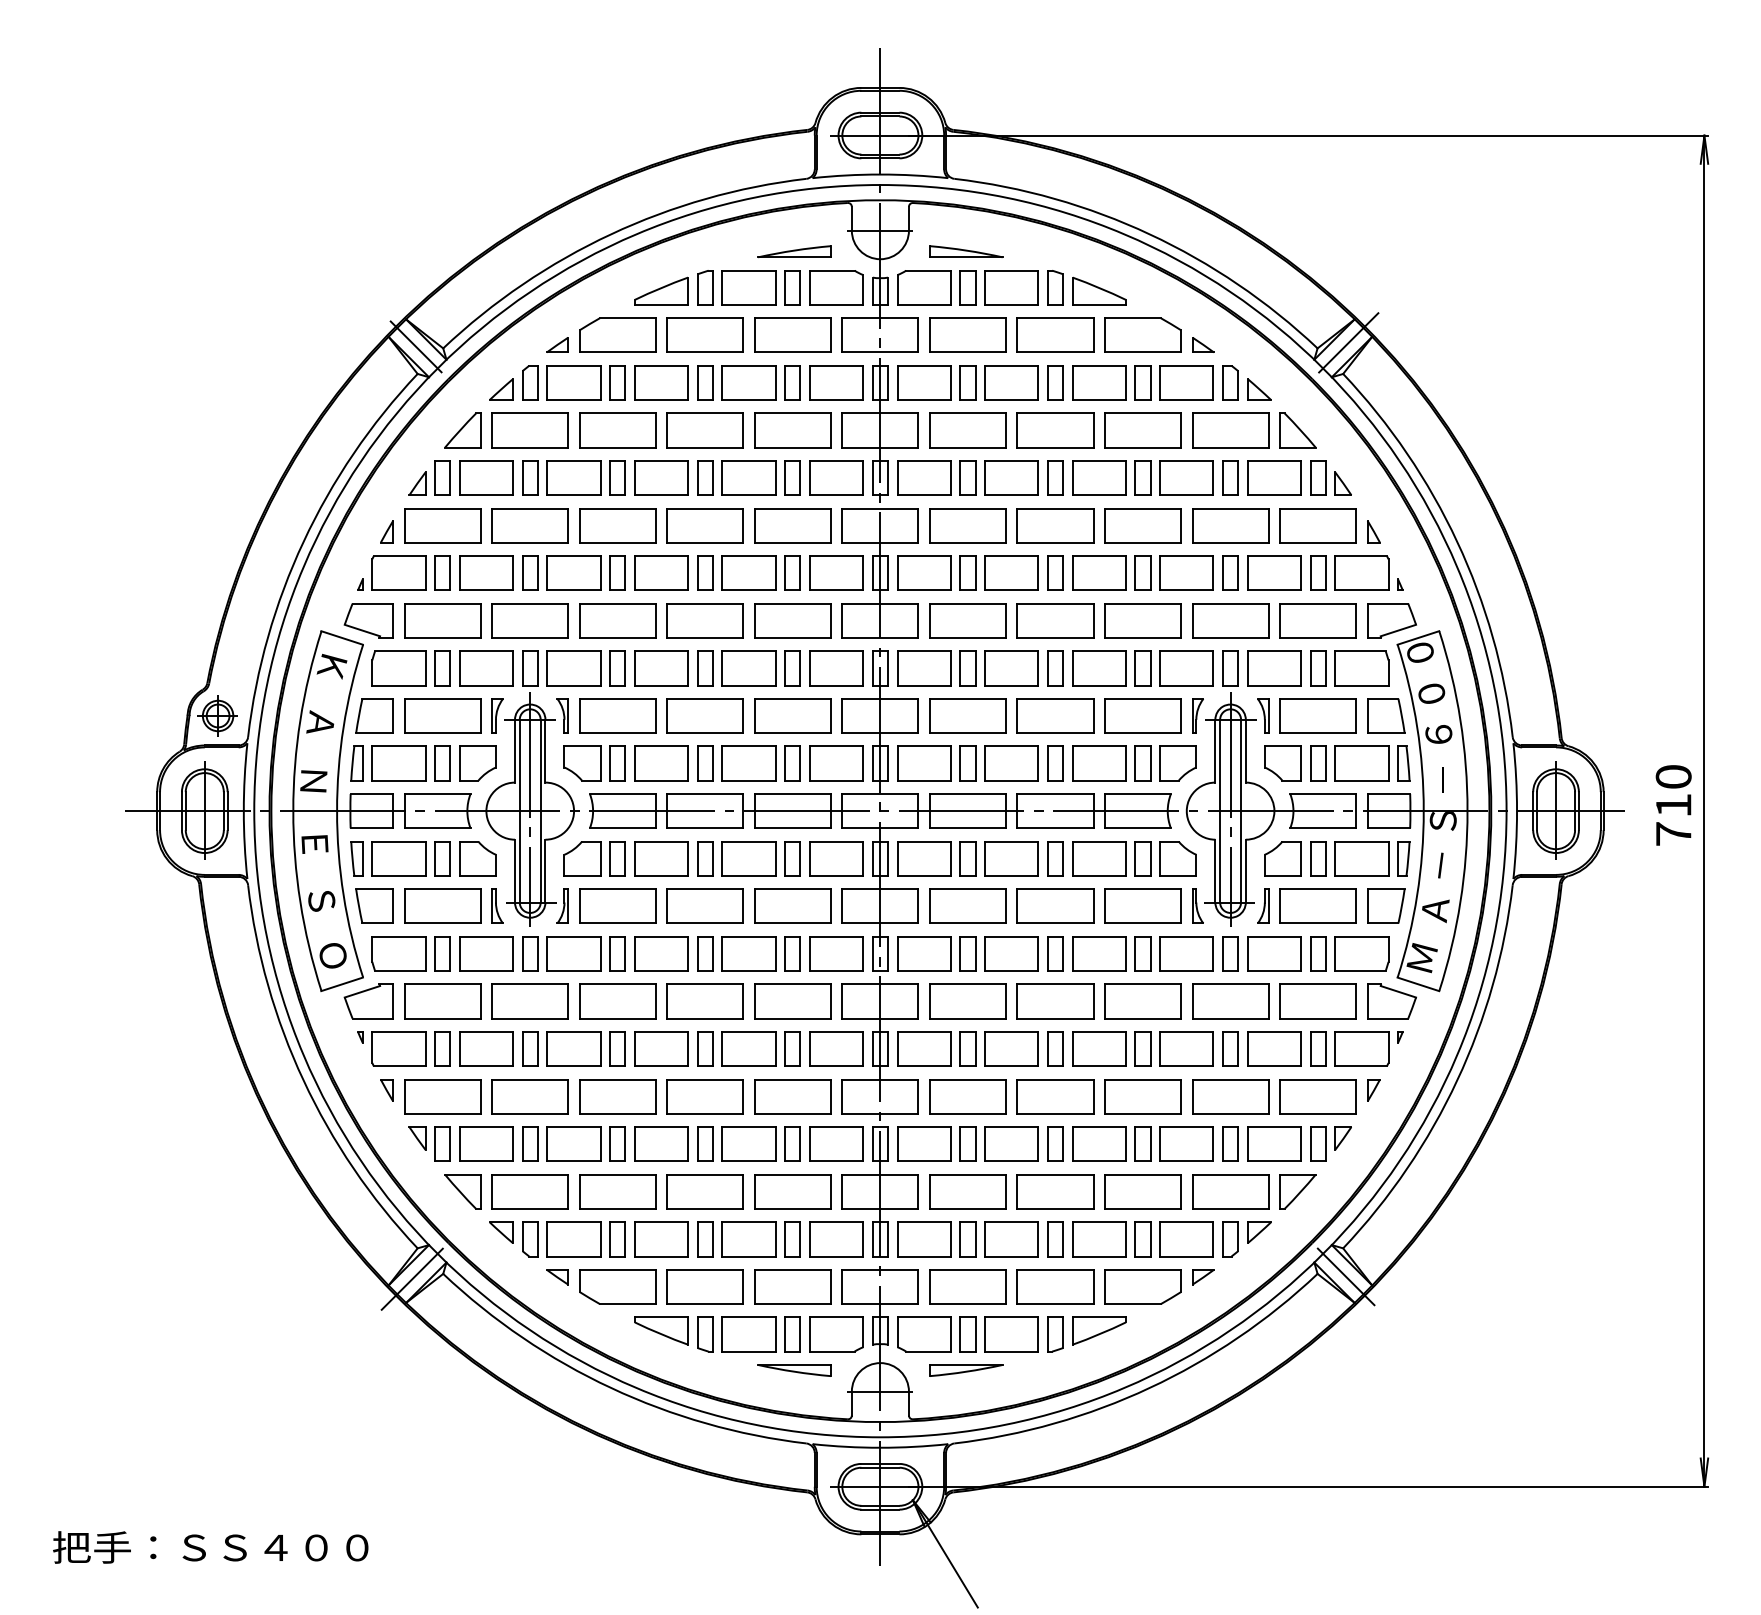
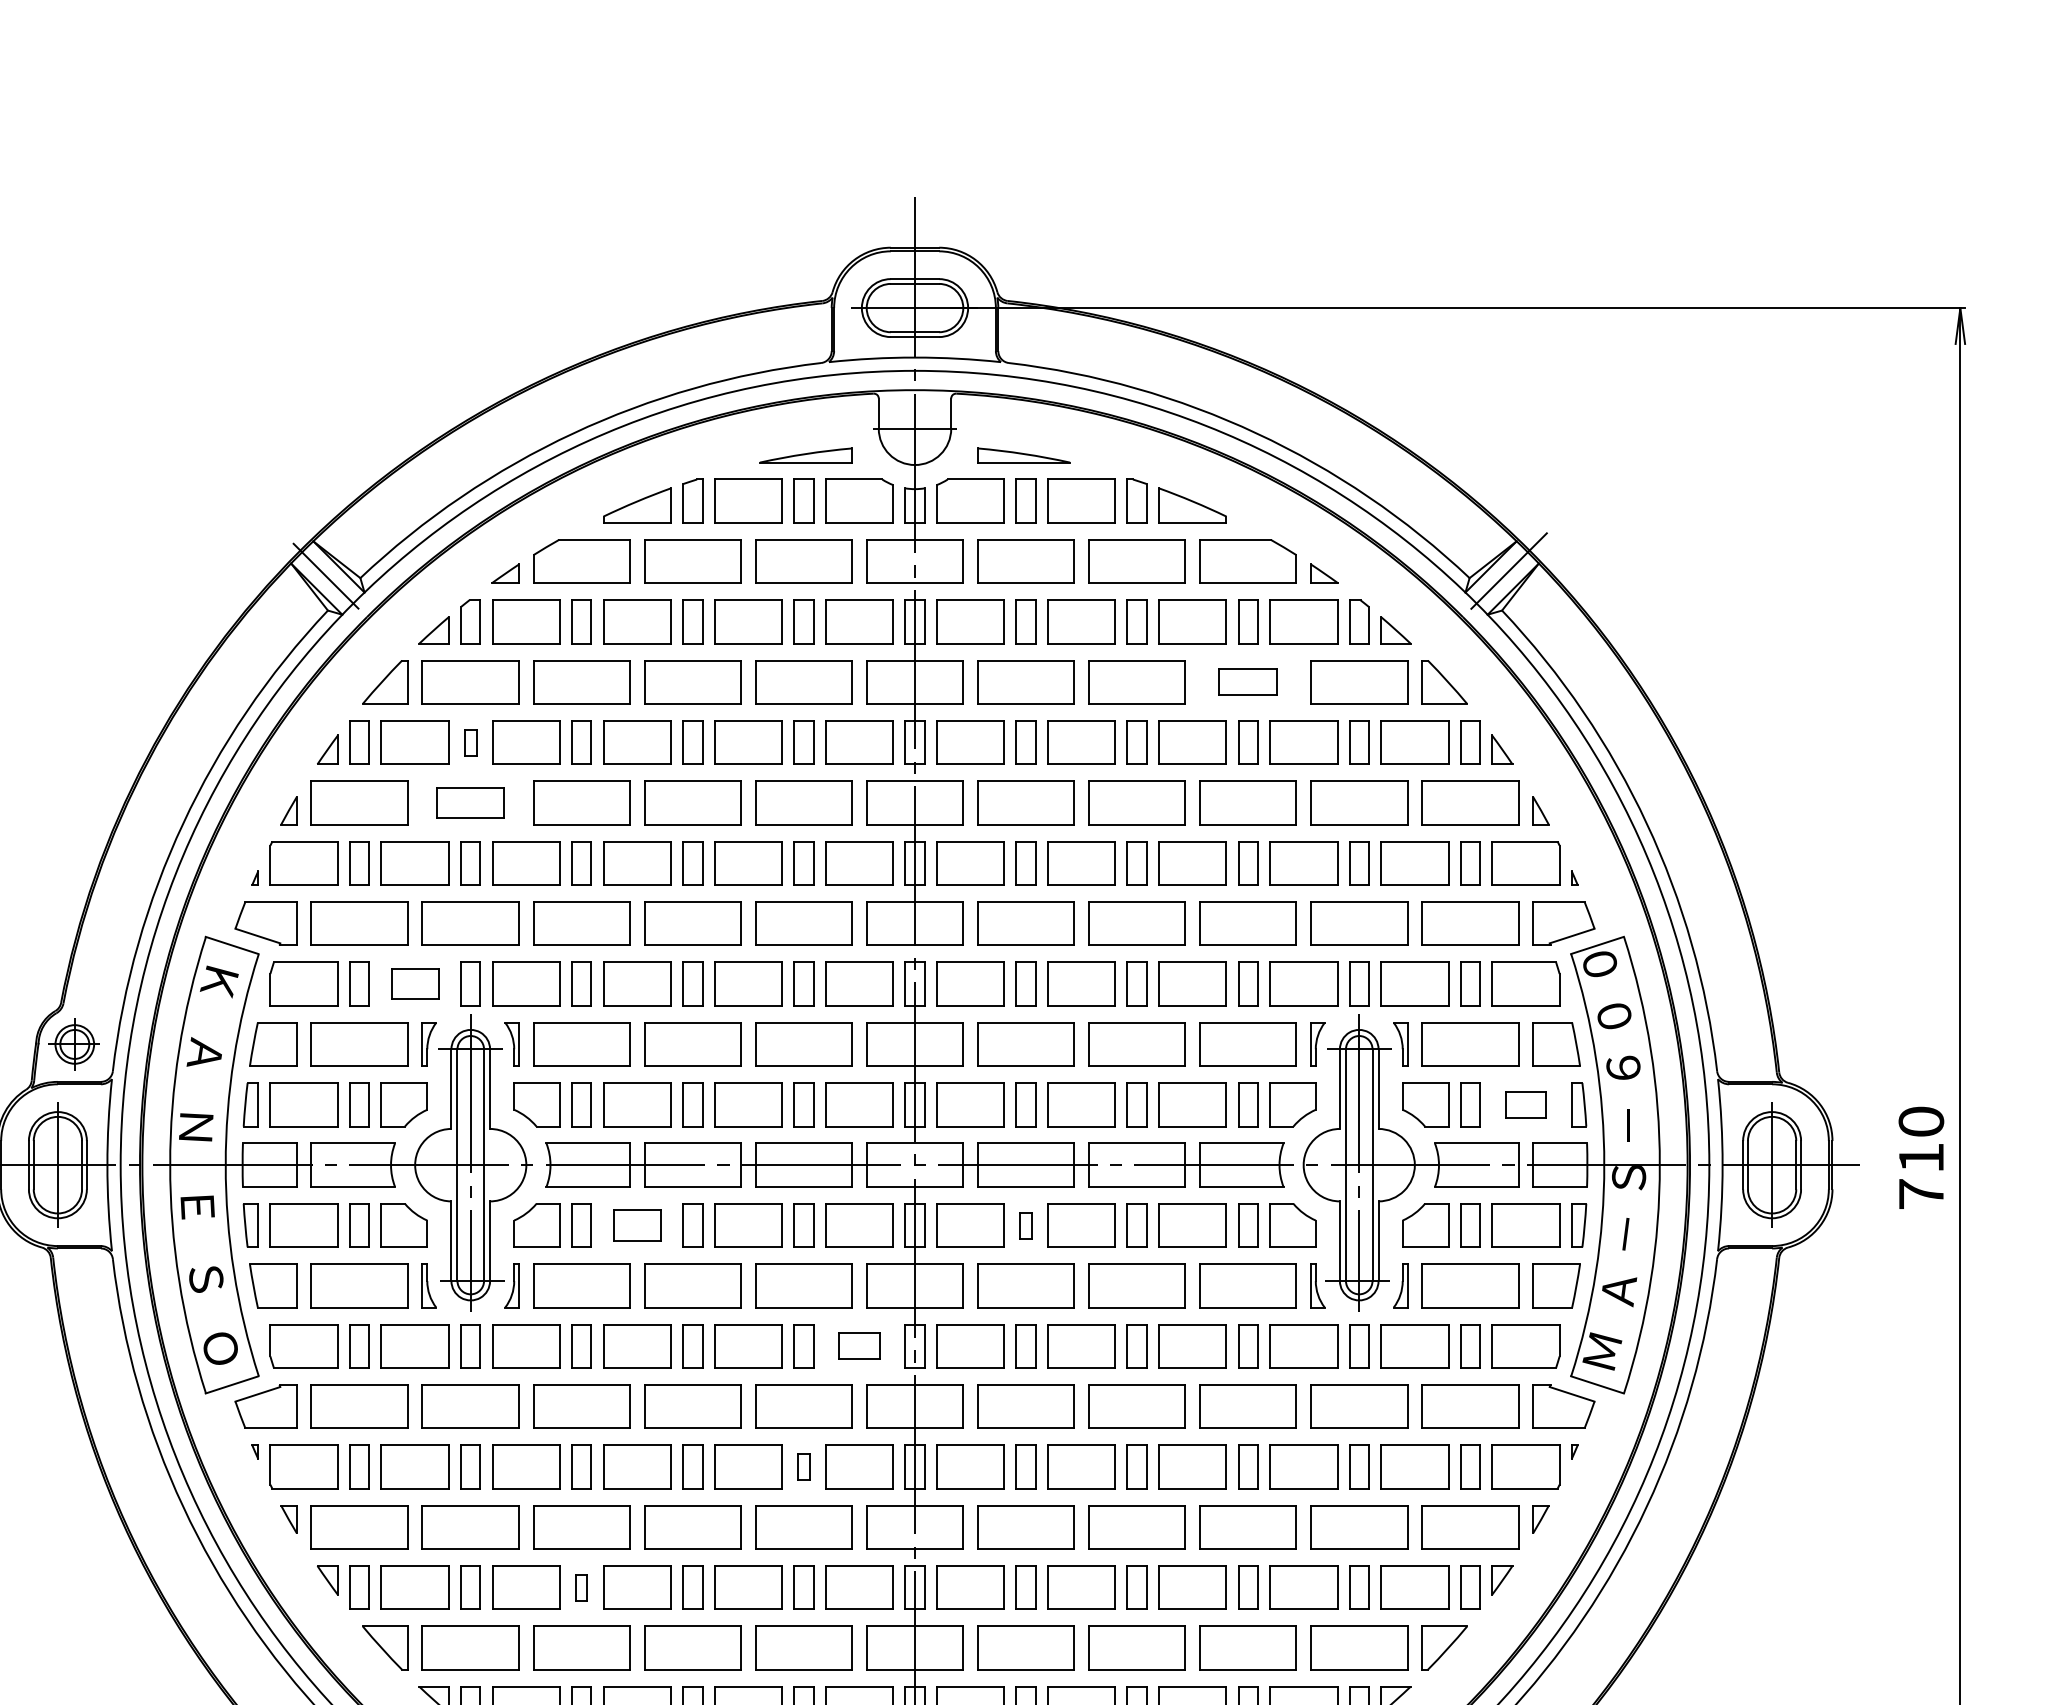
part: (1142, 430) -> (1247, 682), size x0.6
part: (530, 477) -> (471, 741), size x0.6
part: (529, 525) -> (469, 802), size x0.7
part: (486, 668) -> (415, 984), size x0.7
part: (1361, 763) -> (1525, 1104), size x0.6
part: (661, 858) -> (637, 1225), size x0.7
part: (967, 858) -> (1025, 1225), size x0.6
part: (836, 953) -> (859, 1345), size x0.6
part: (792, 1048) -> (803, 1466), size x0.6
part: (617, 1143) -> (581, 1586), size x0.6

